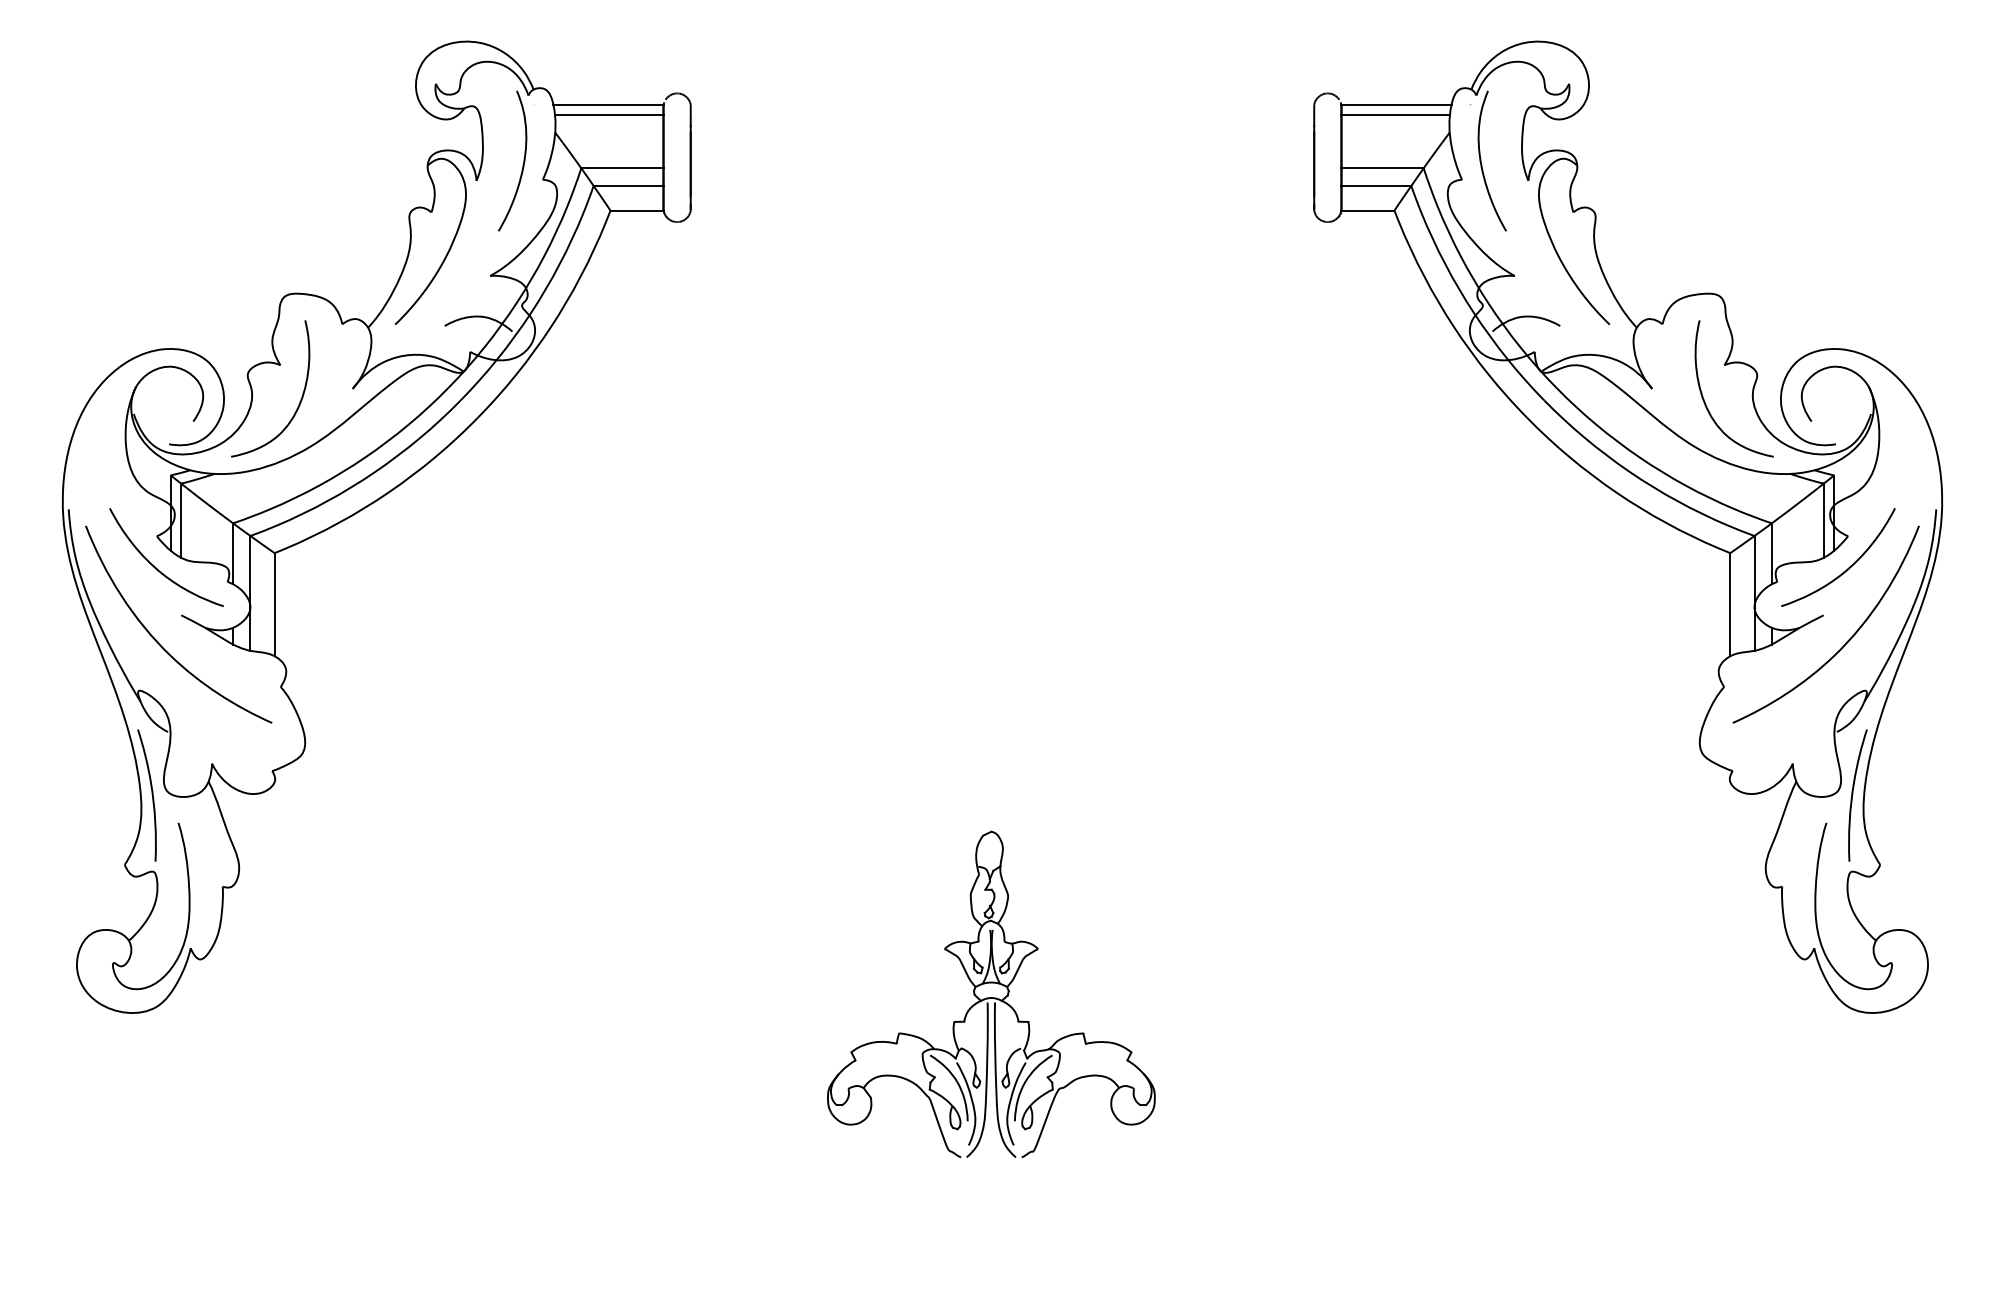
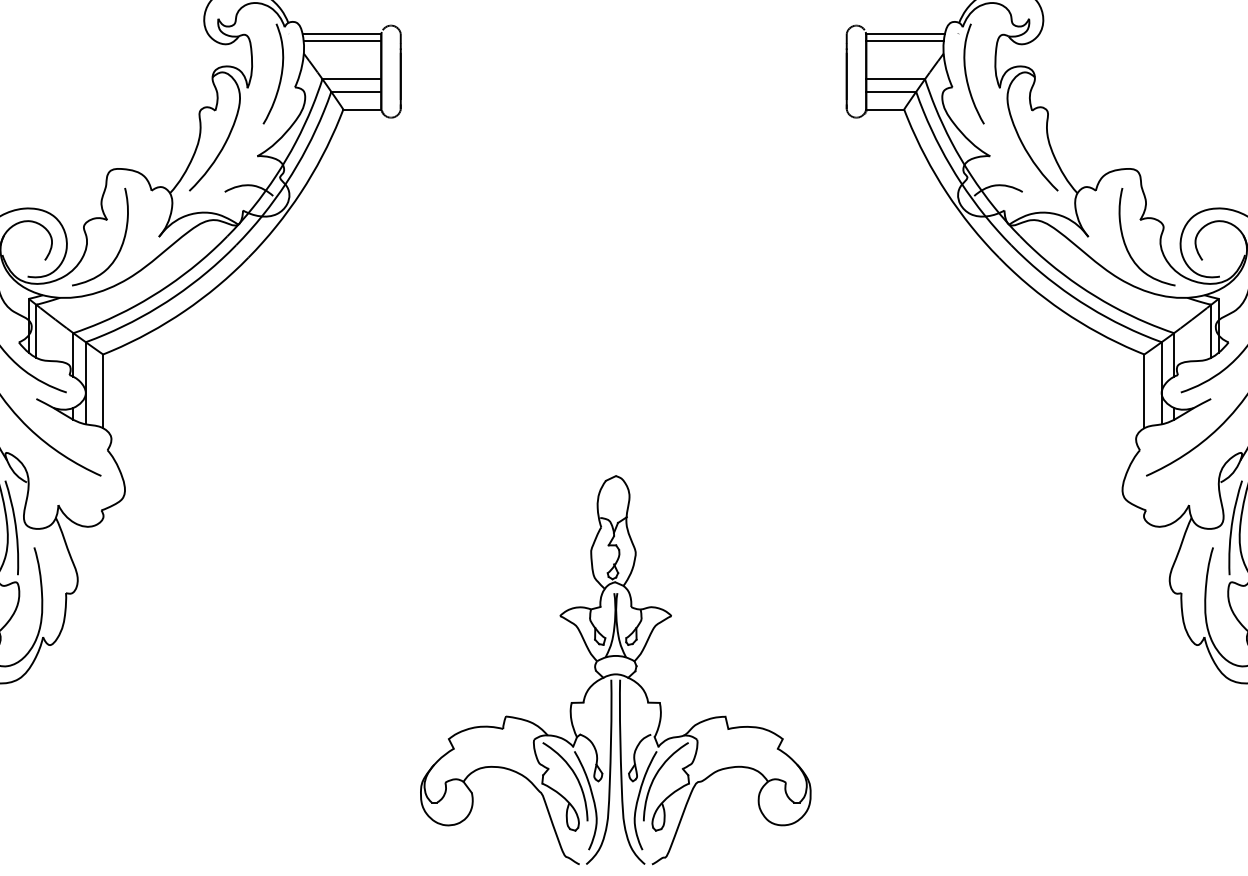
part: (991, 994) -> (615, 670), size x1.67

